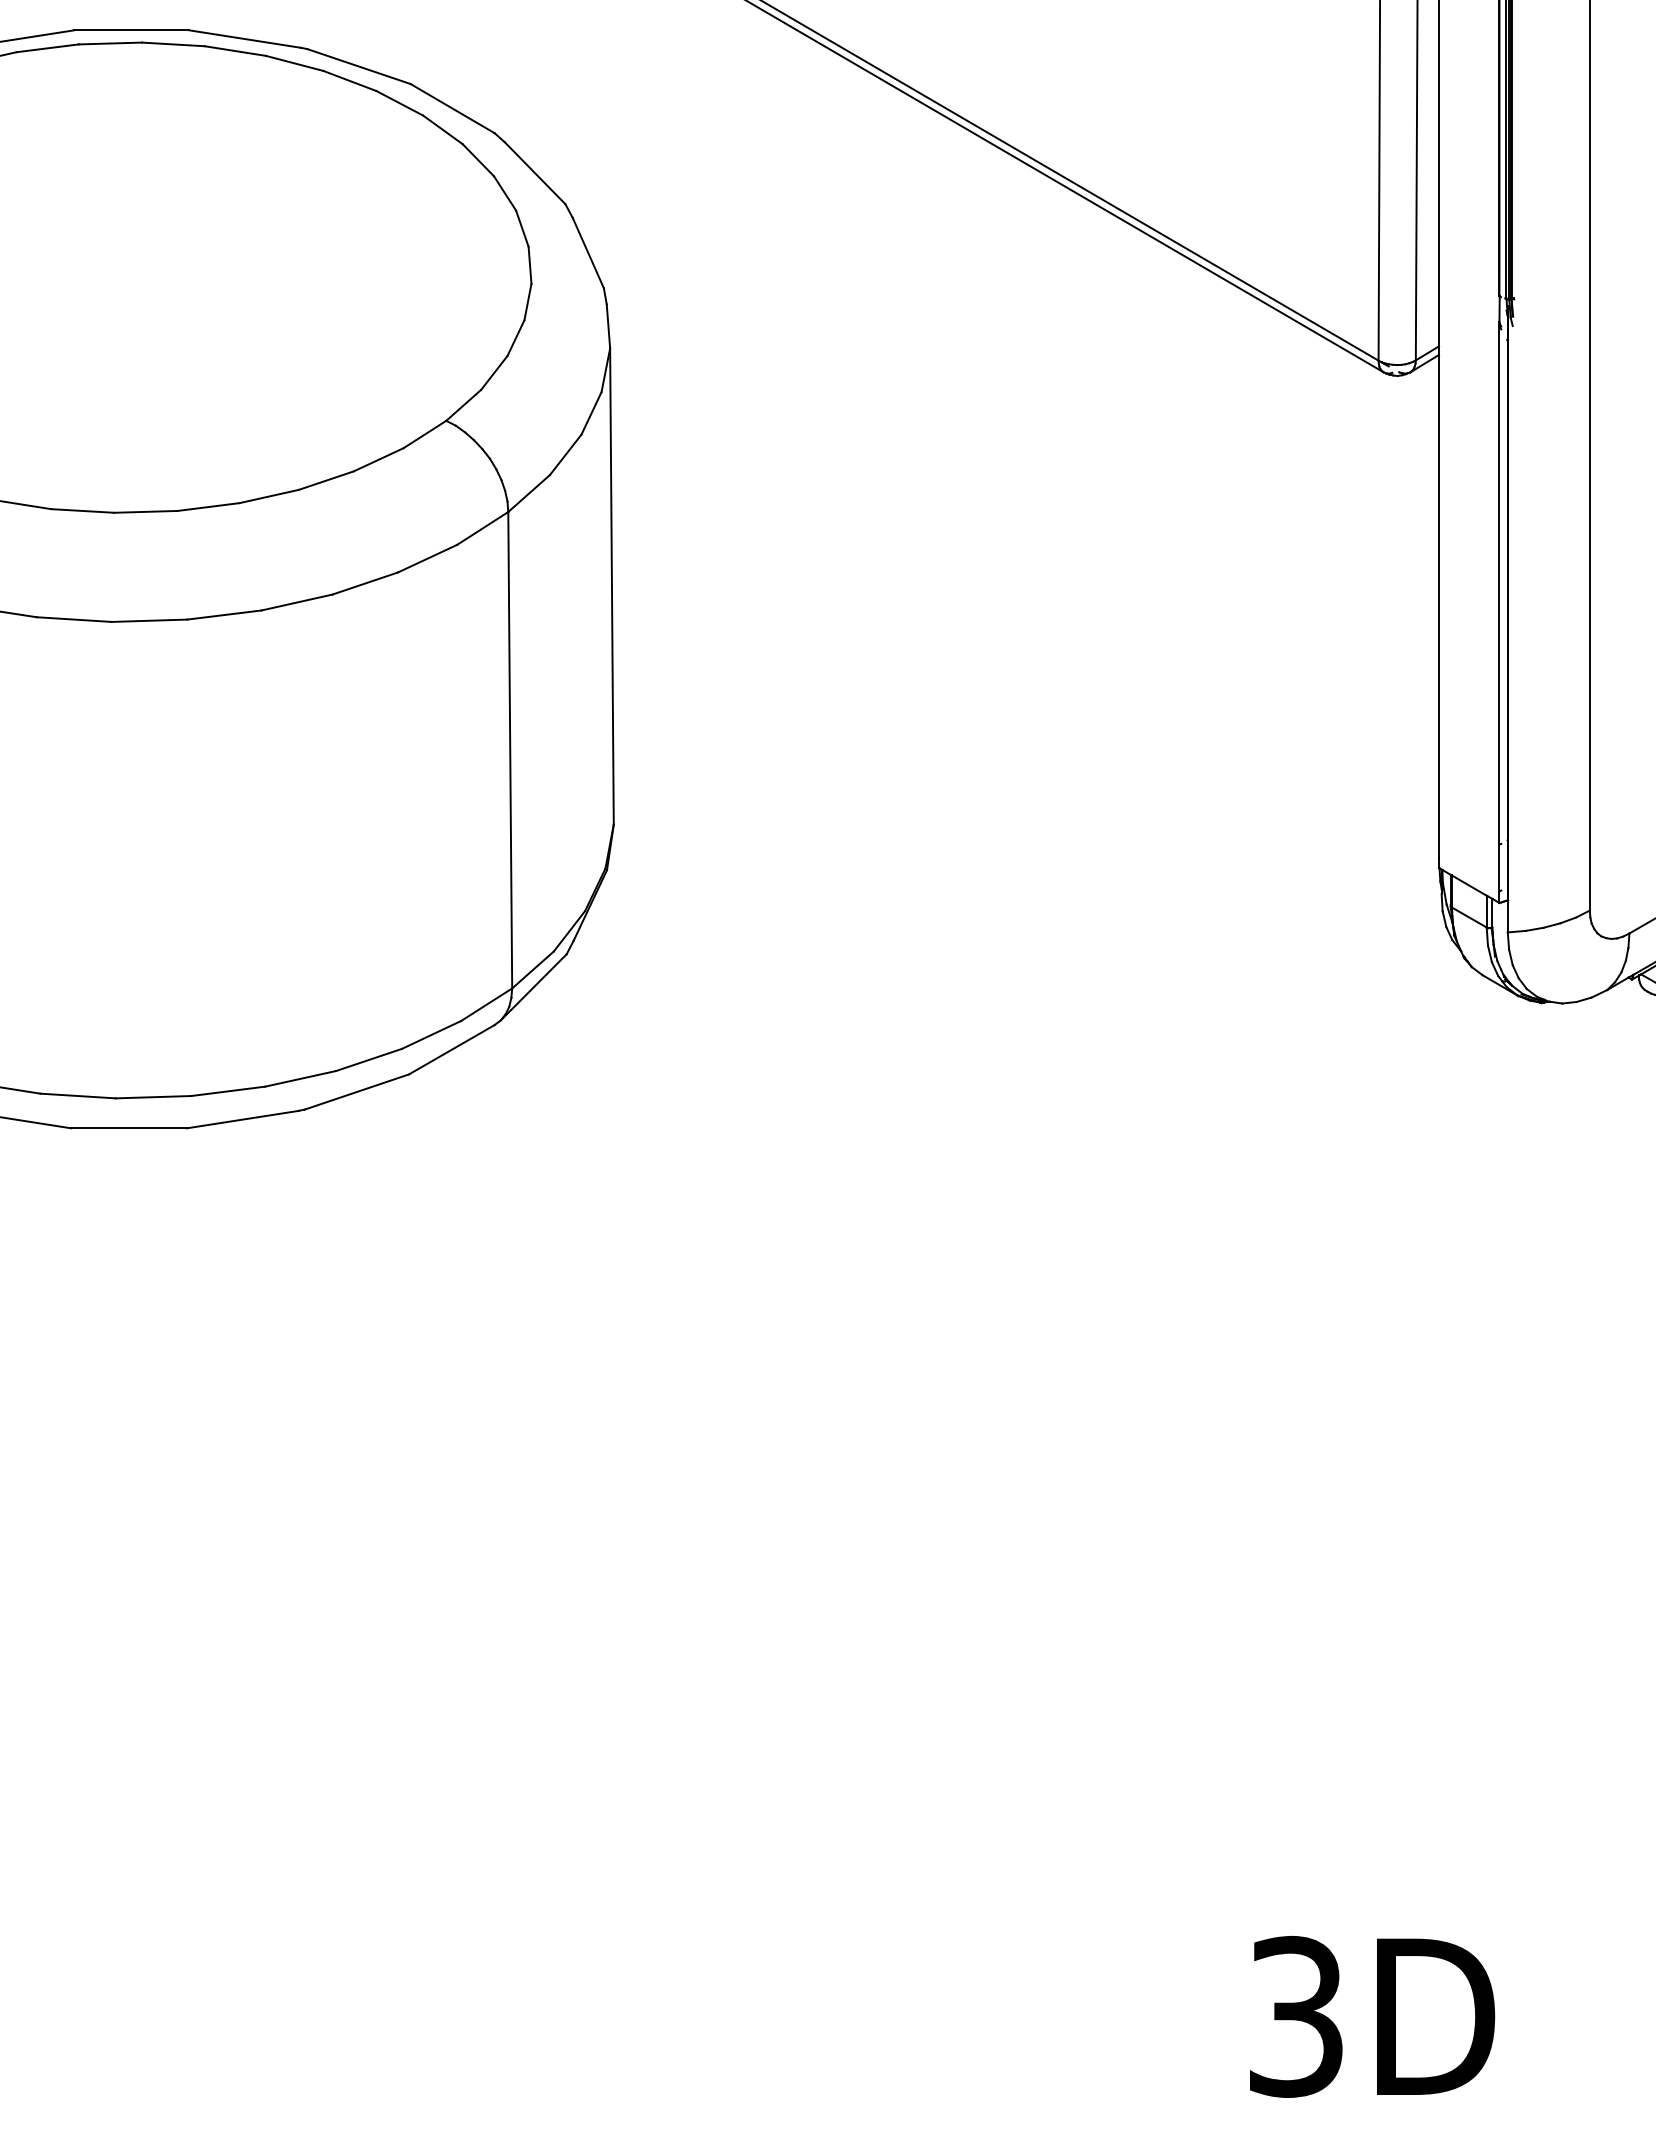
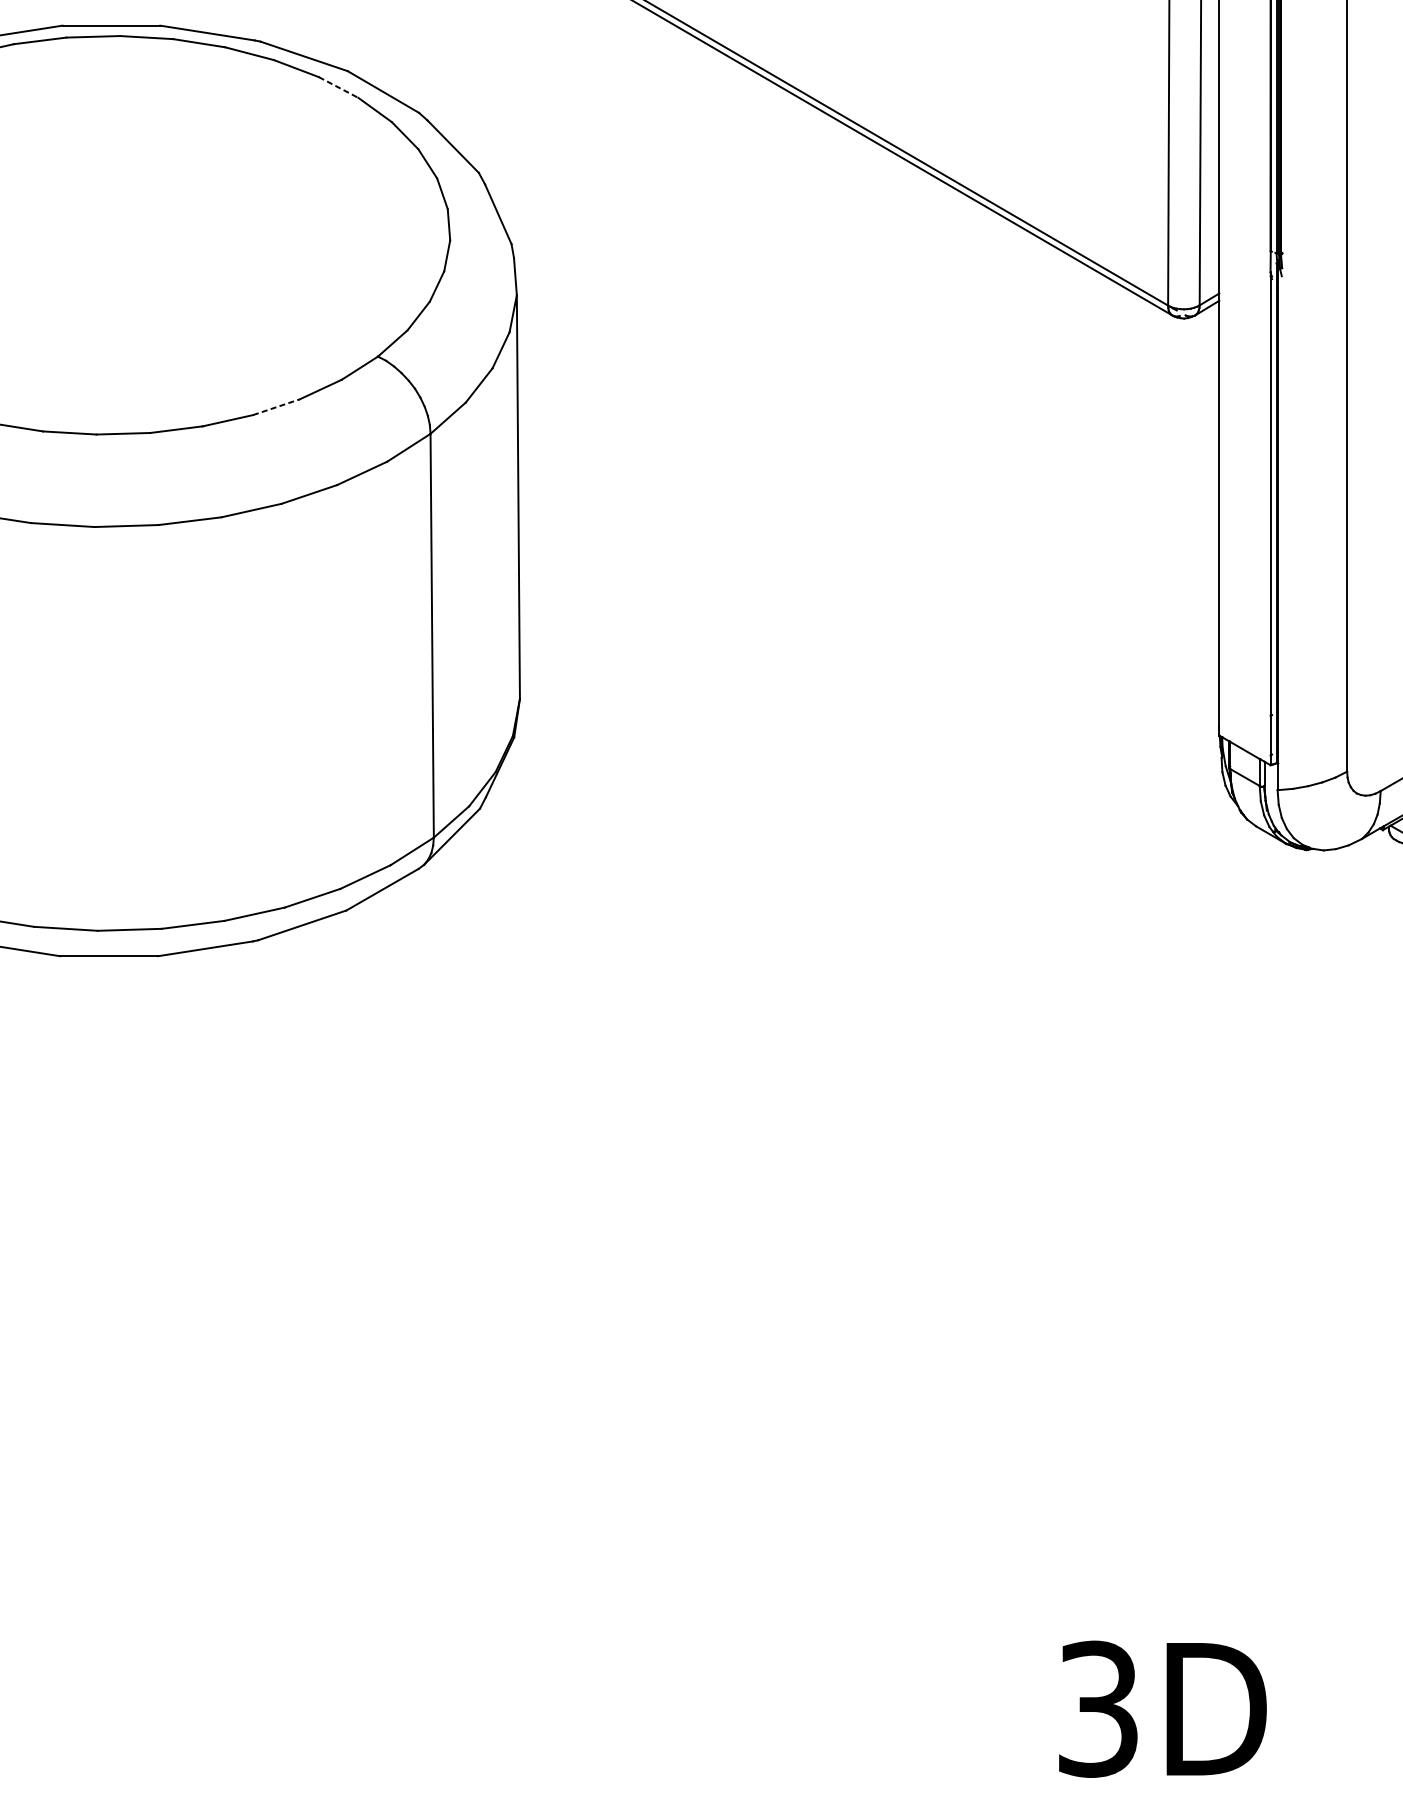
line: (400, 103) -> (339, 87), solid -> dashed
line: (326, 480) -> (276, 407), solid -> dashed

